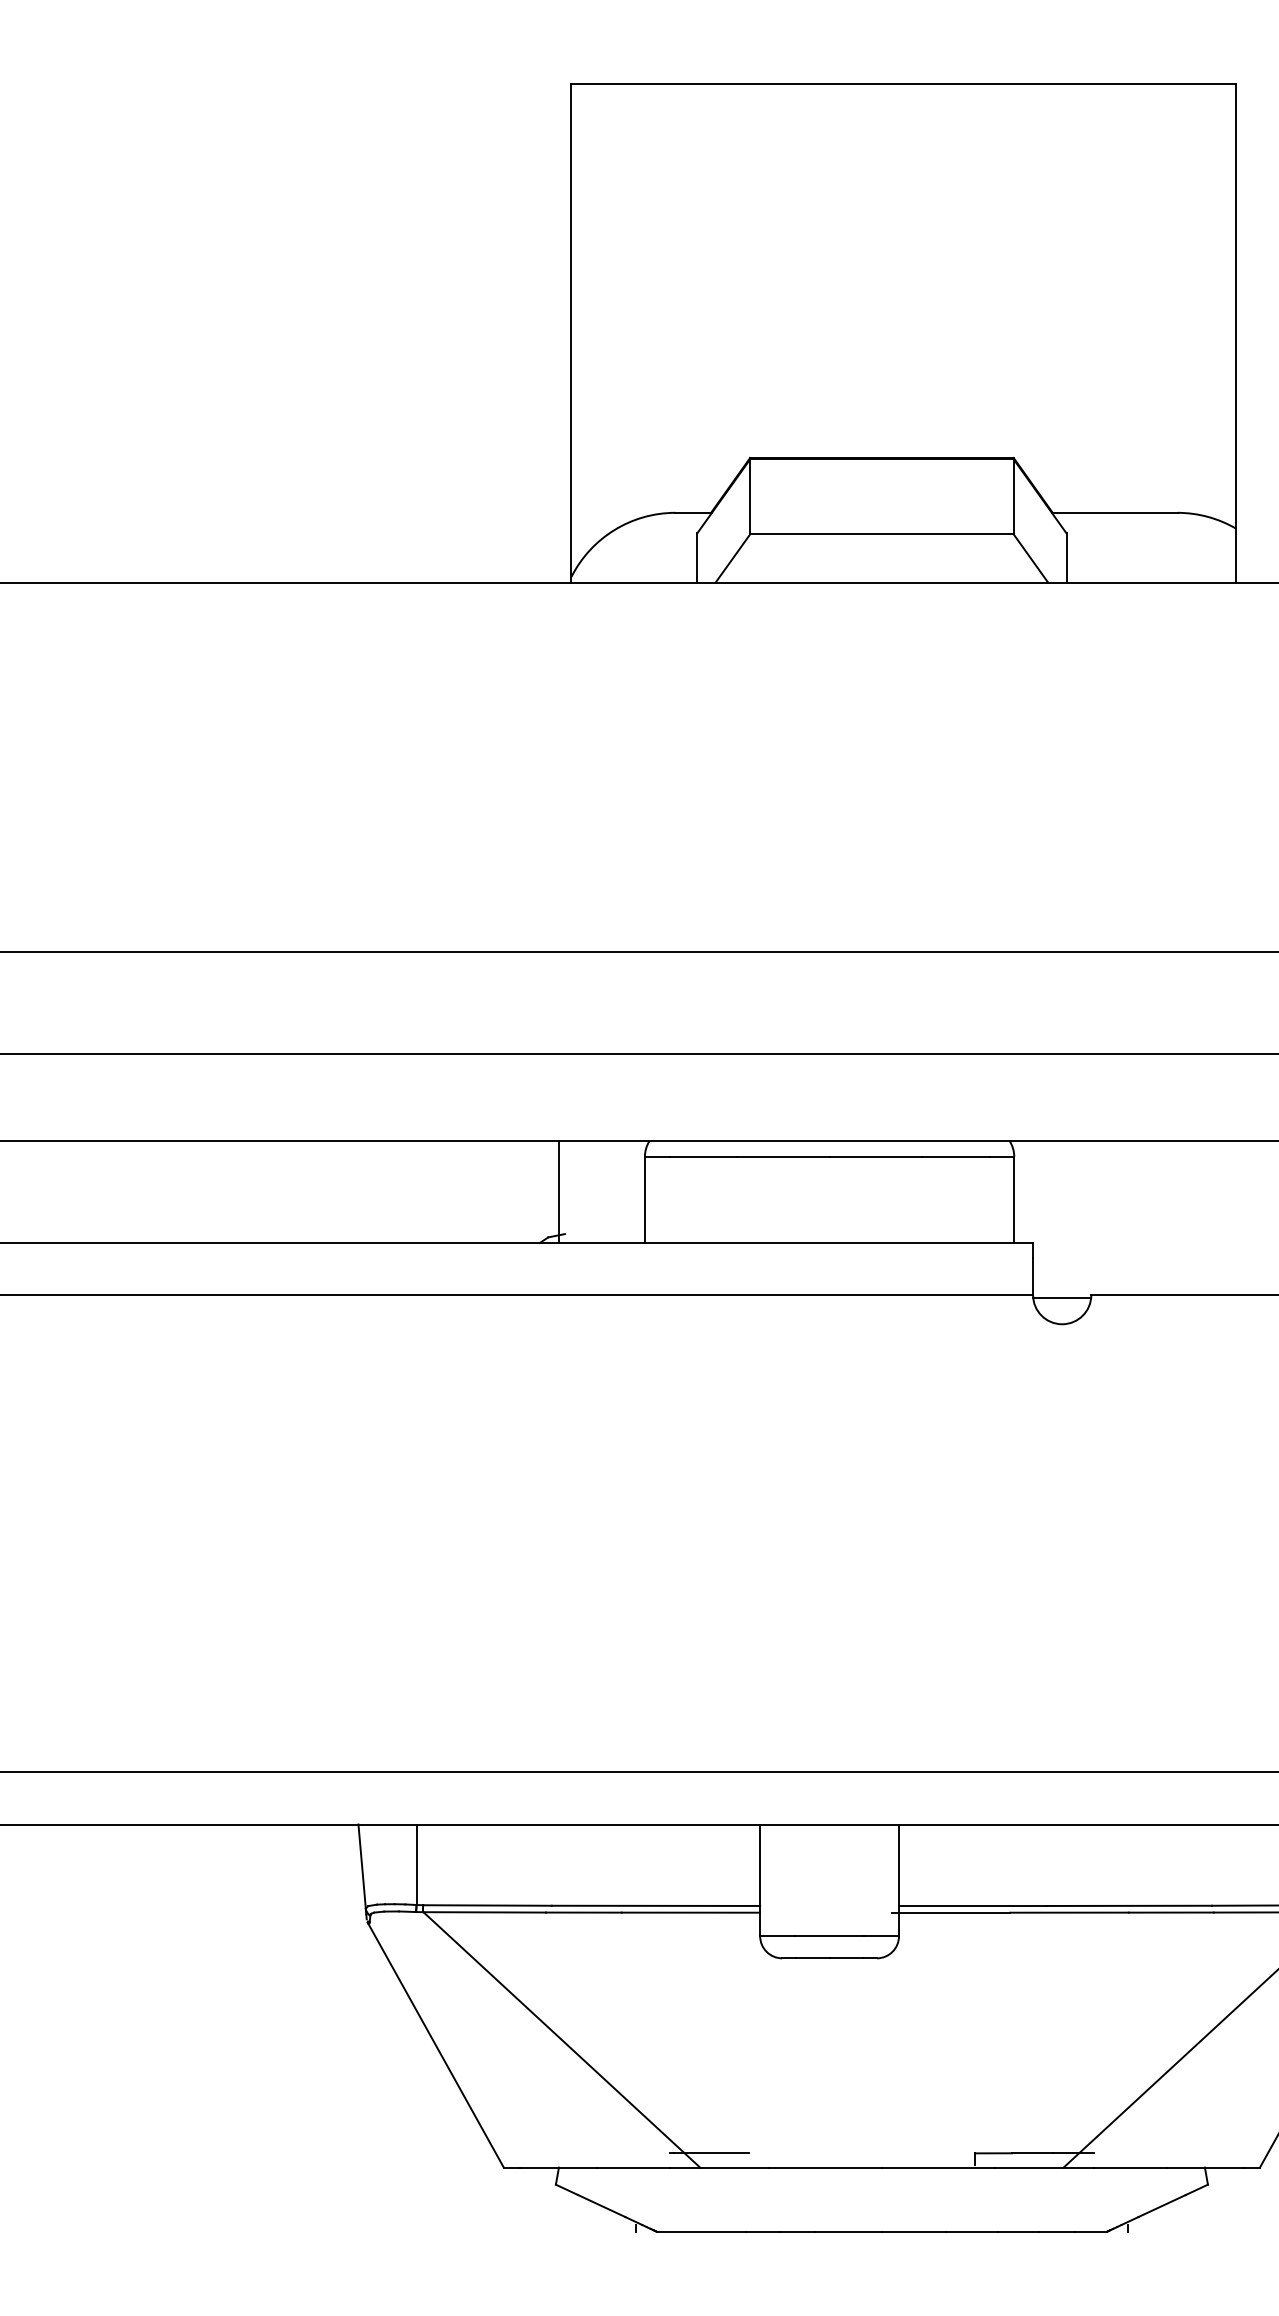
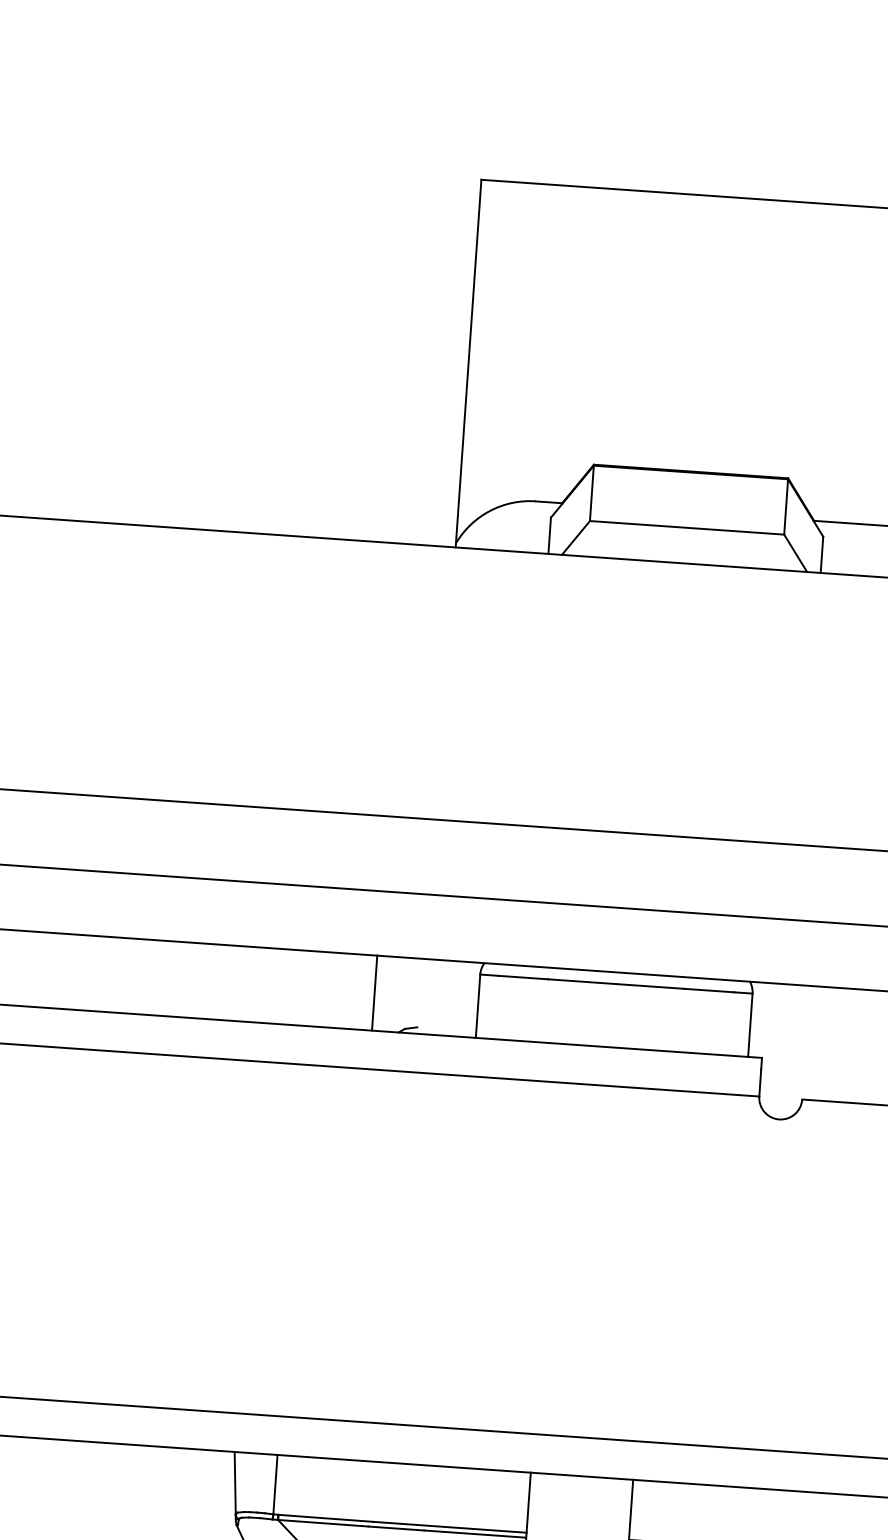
line: (559, 1191) -> (374, 992), moved
line: (1062, 1298) -> (780, 1100), removed

